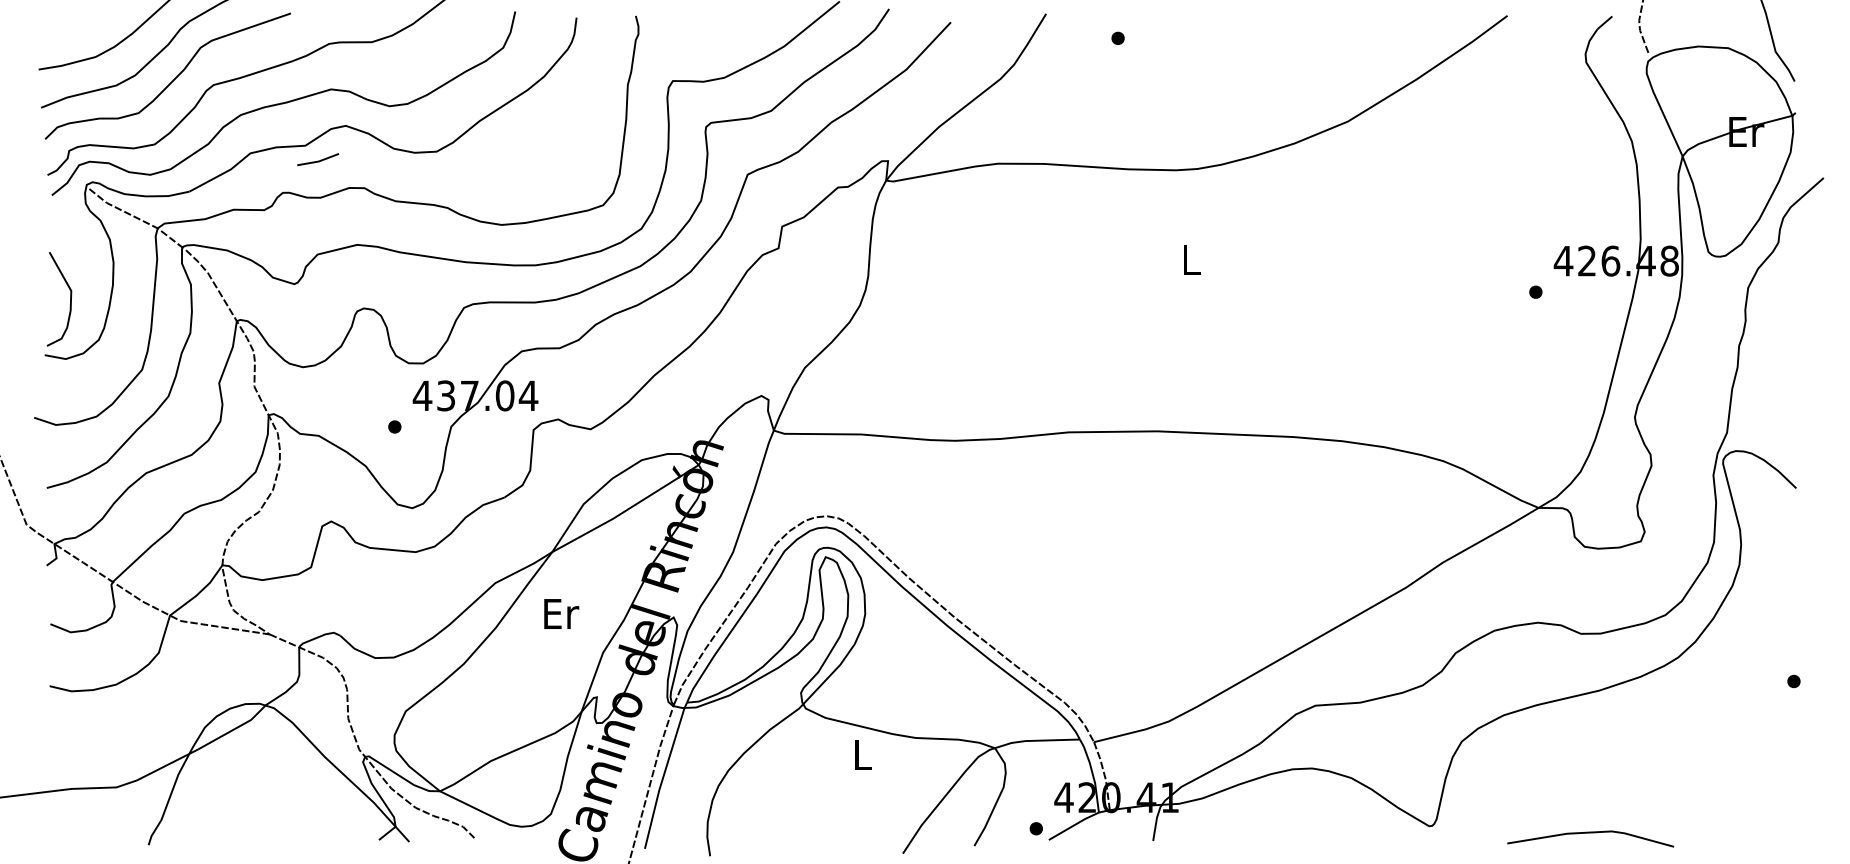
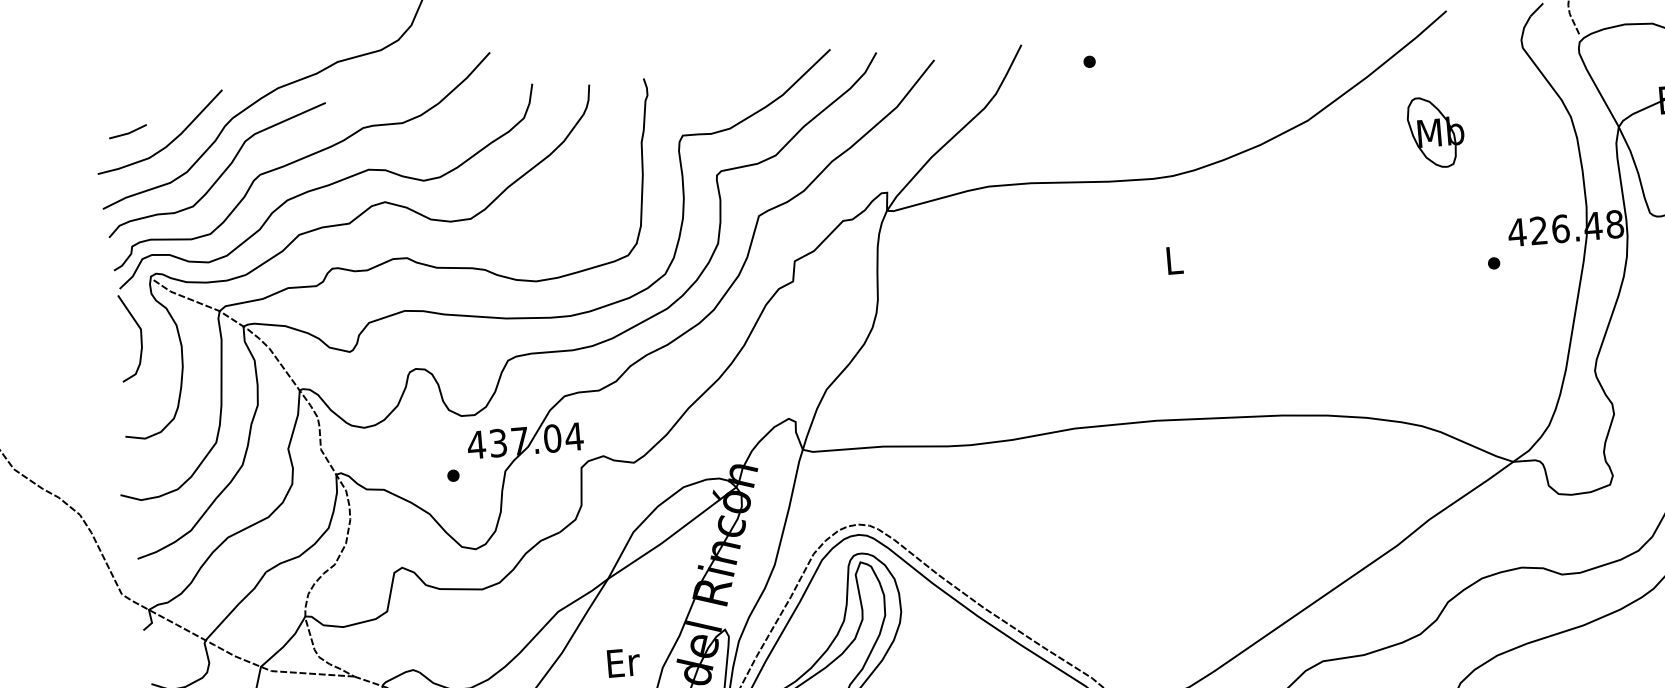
part: (1485, 145) -> (1436, 132), added
line: (318, 160) -> (128, 132), moved
curve: (70, 299) -> (140, 337), moved
text: (561, 613) -> (623, 662), moved

